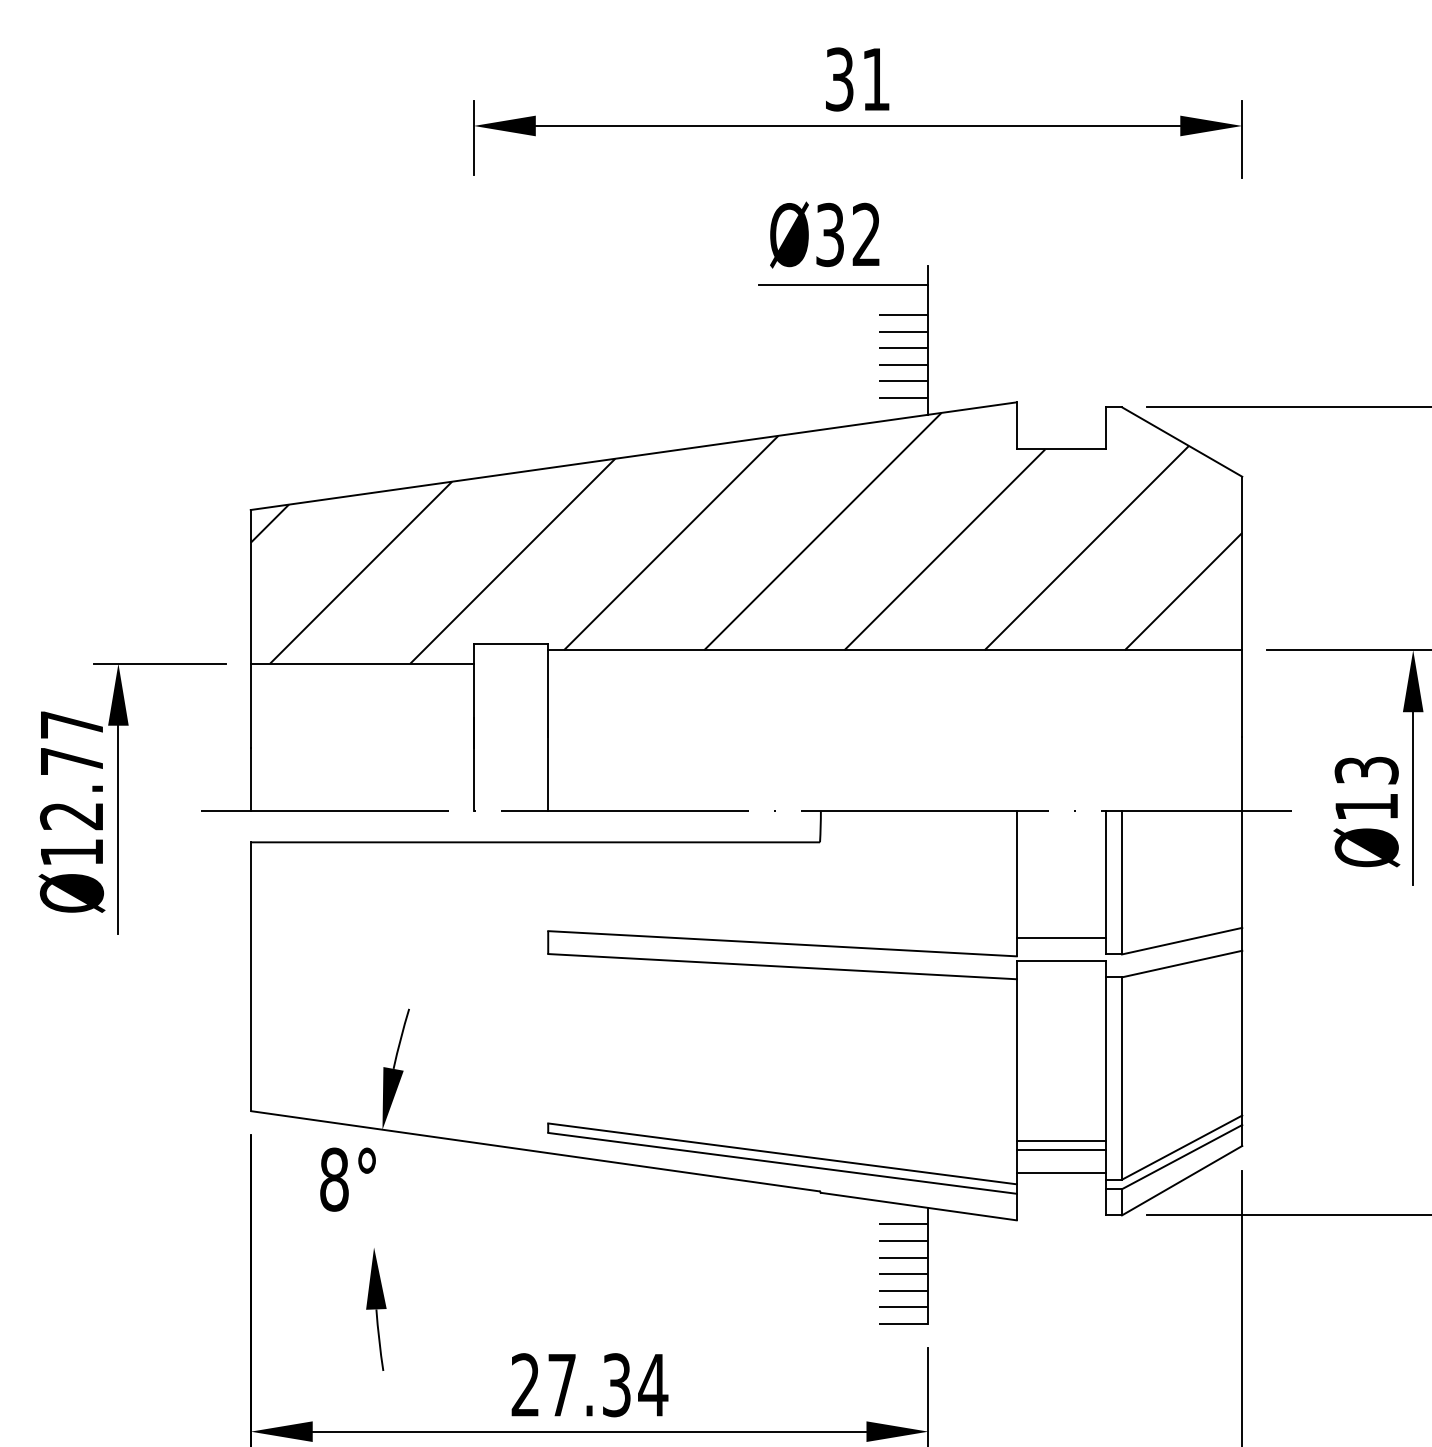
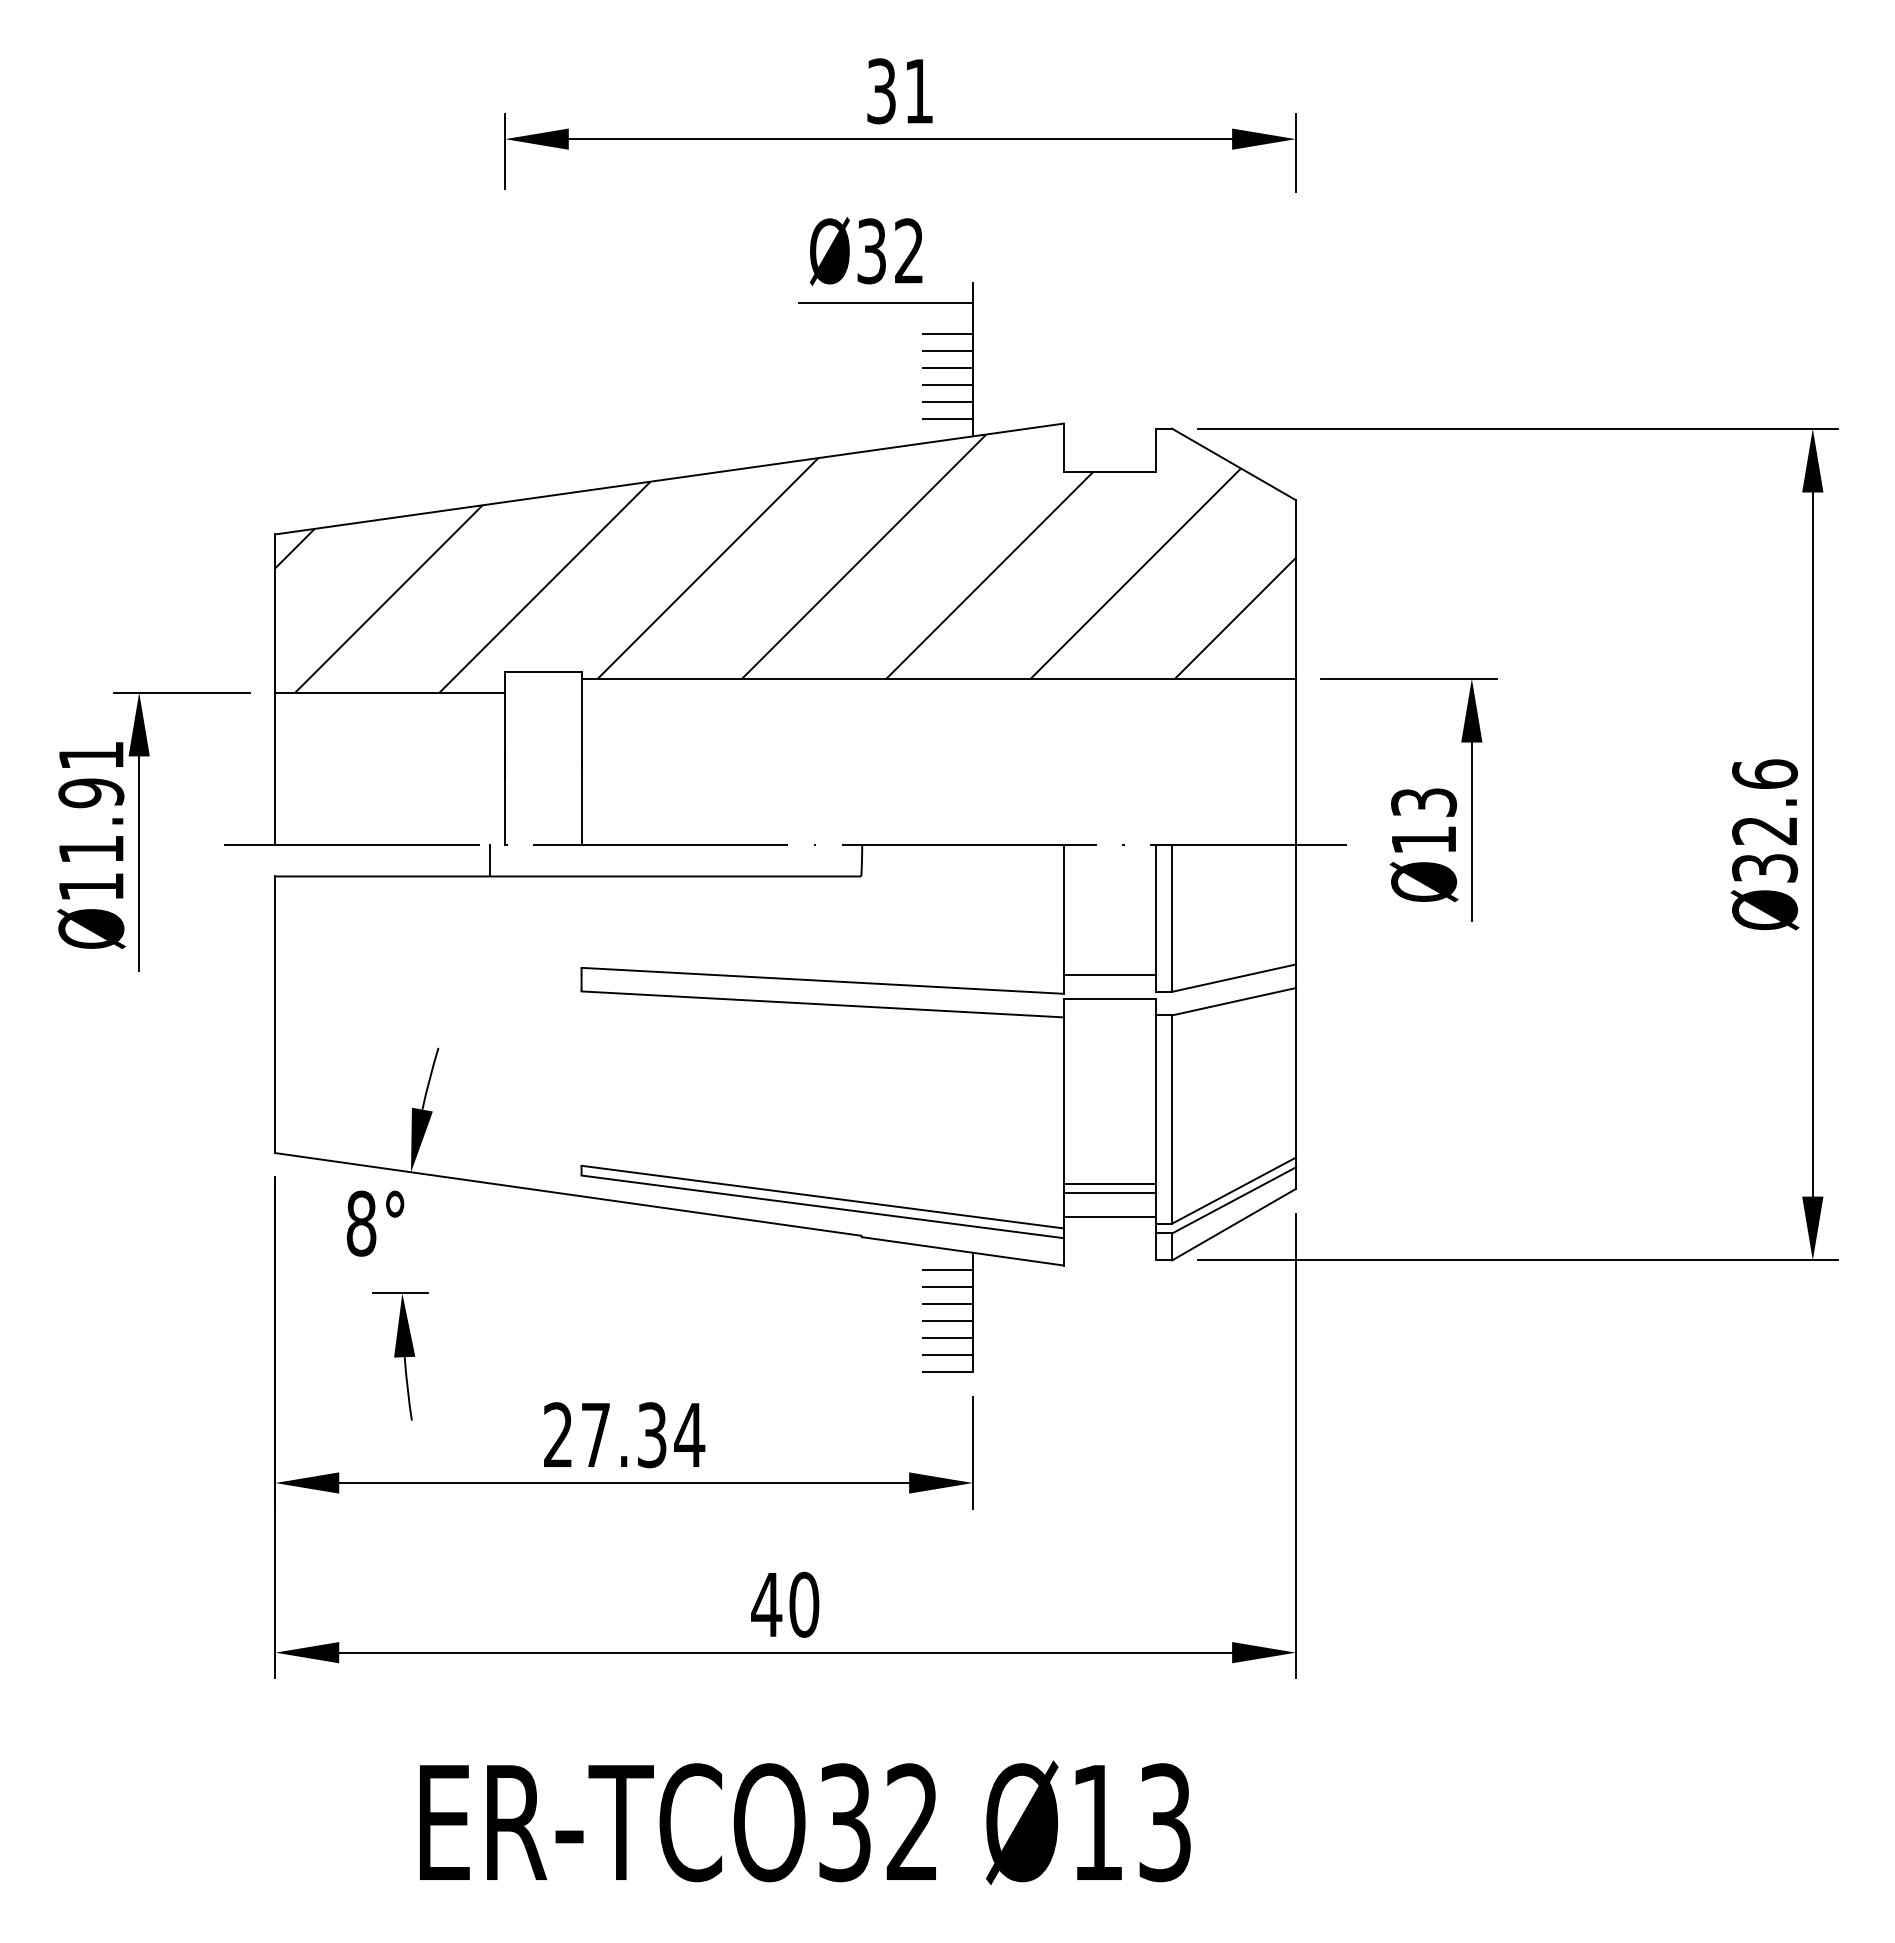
text: (72, 770) -> (91, 802), Ø12.77 -> Ø11.91
line: (459, 826) -> (490, 860), added
line: (372, 1247) -> (400, 1293), added

